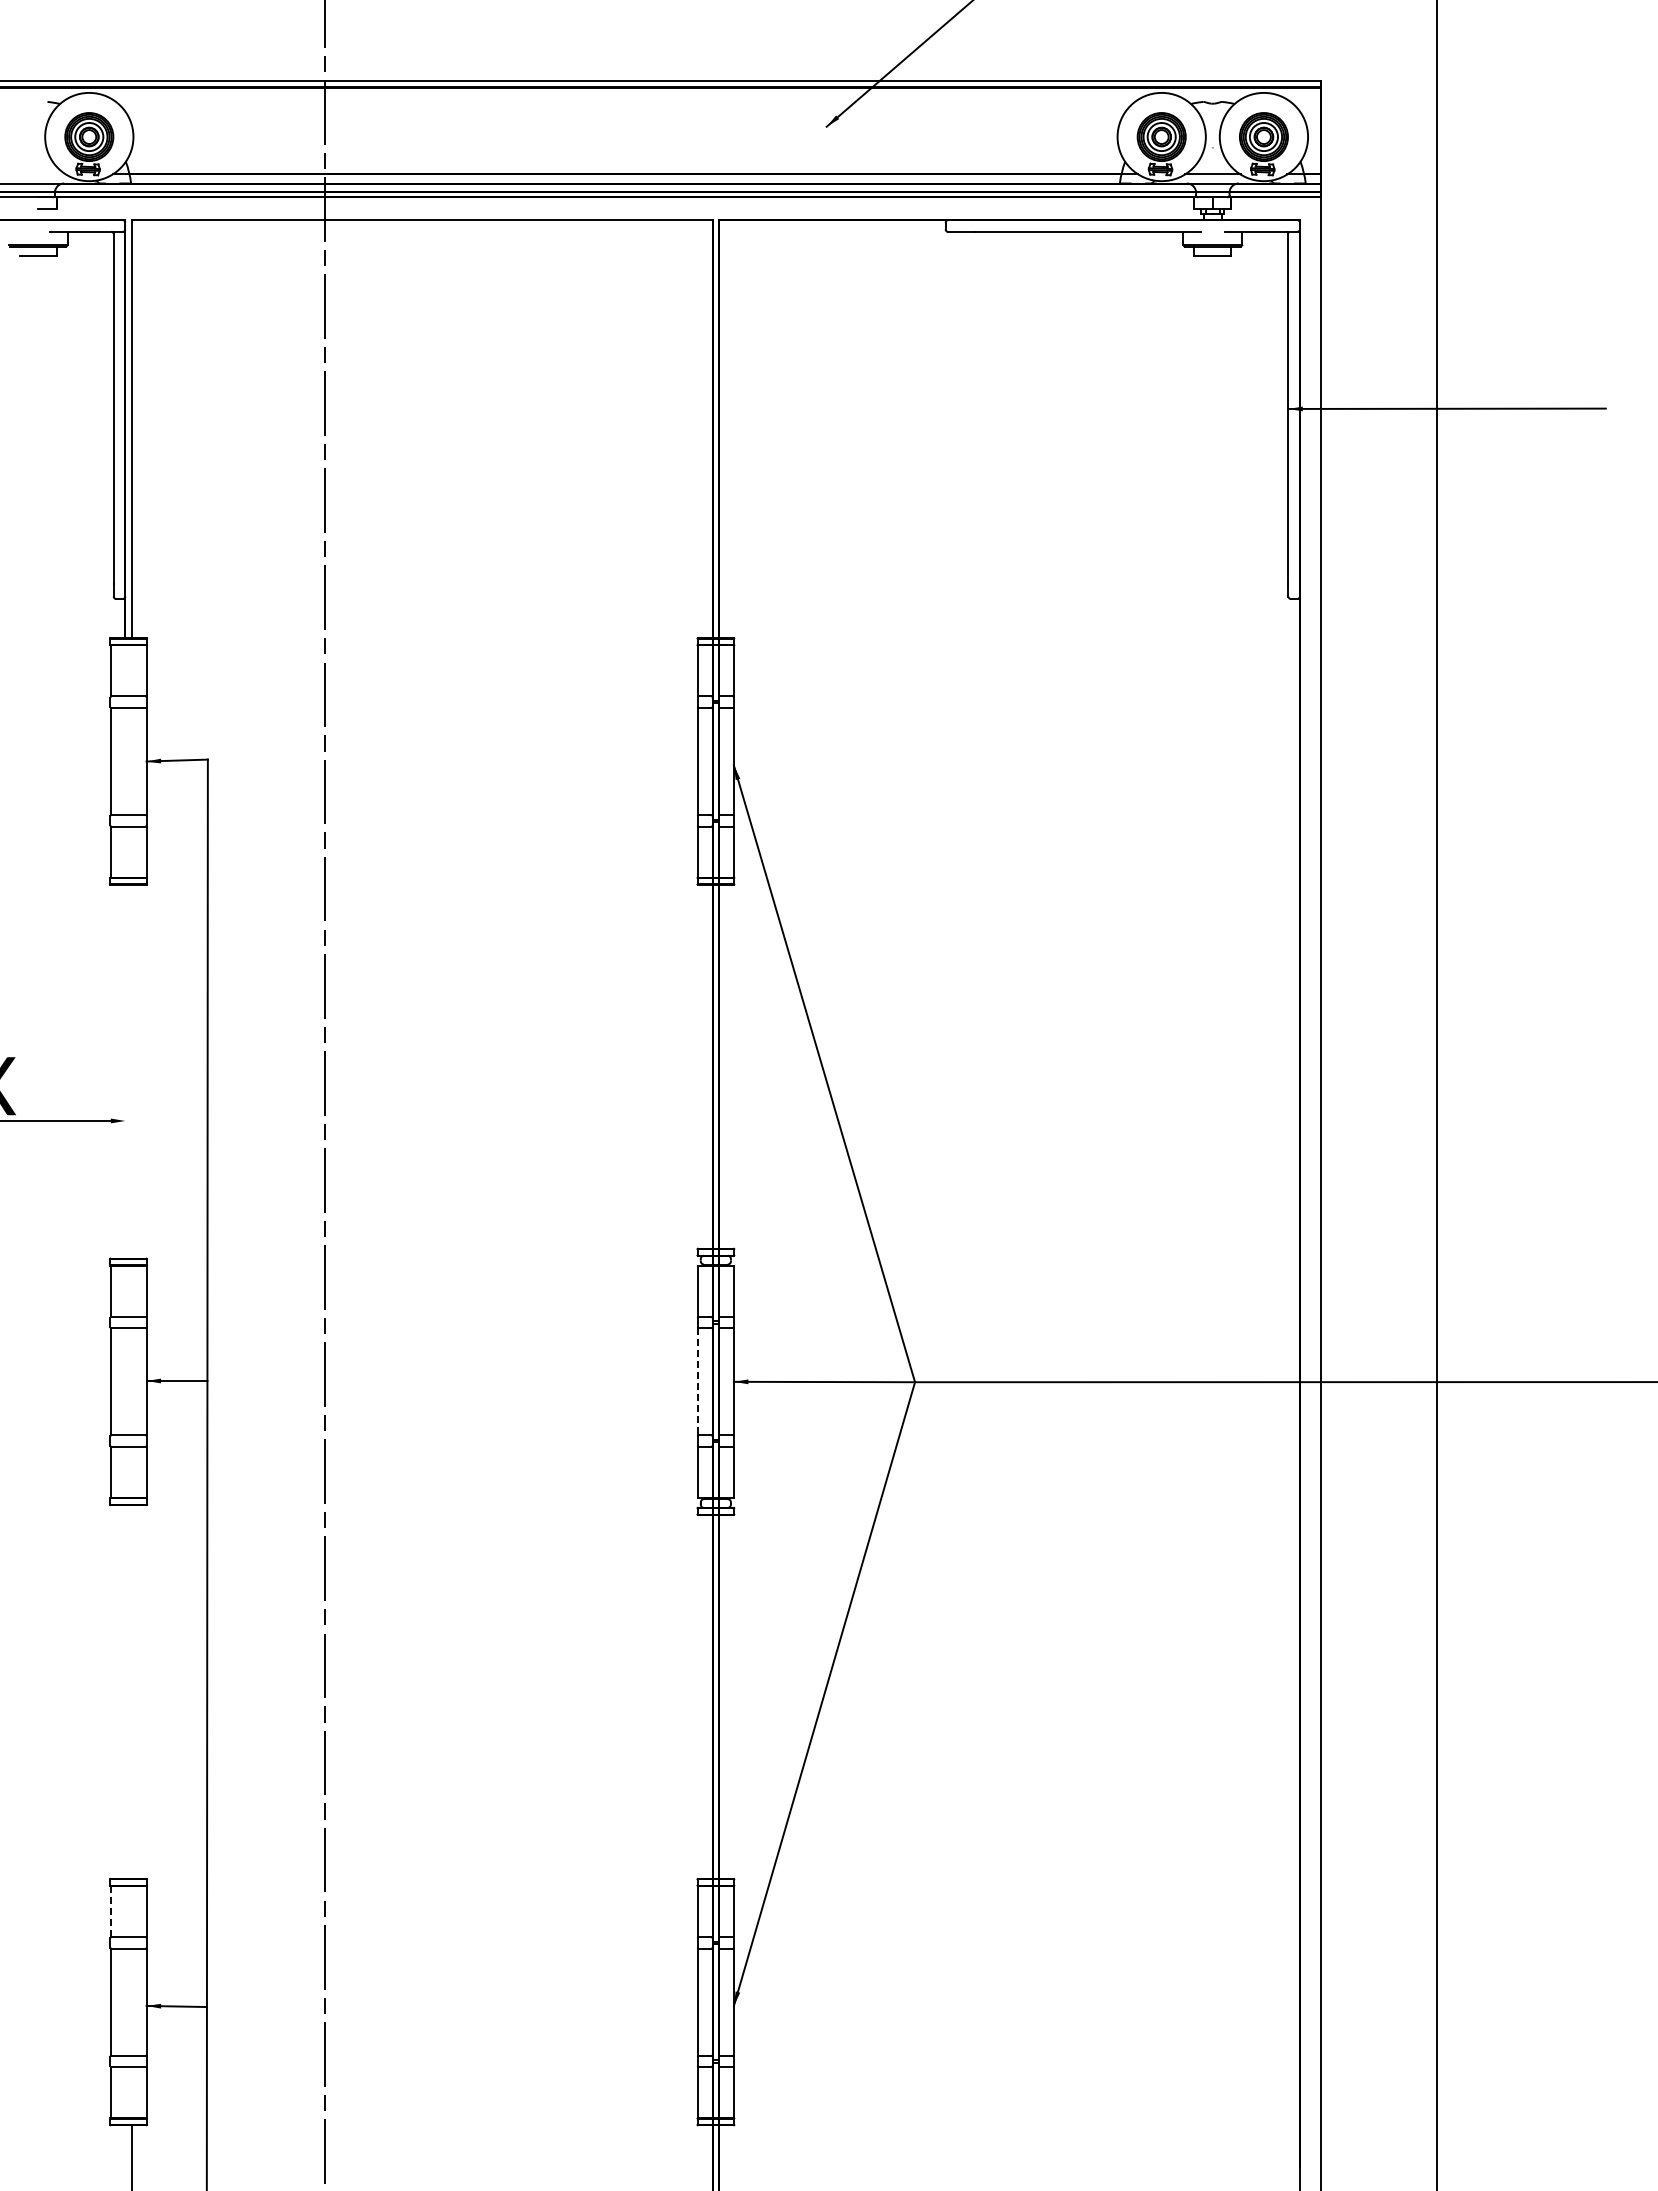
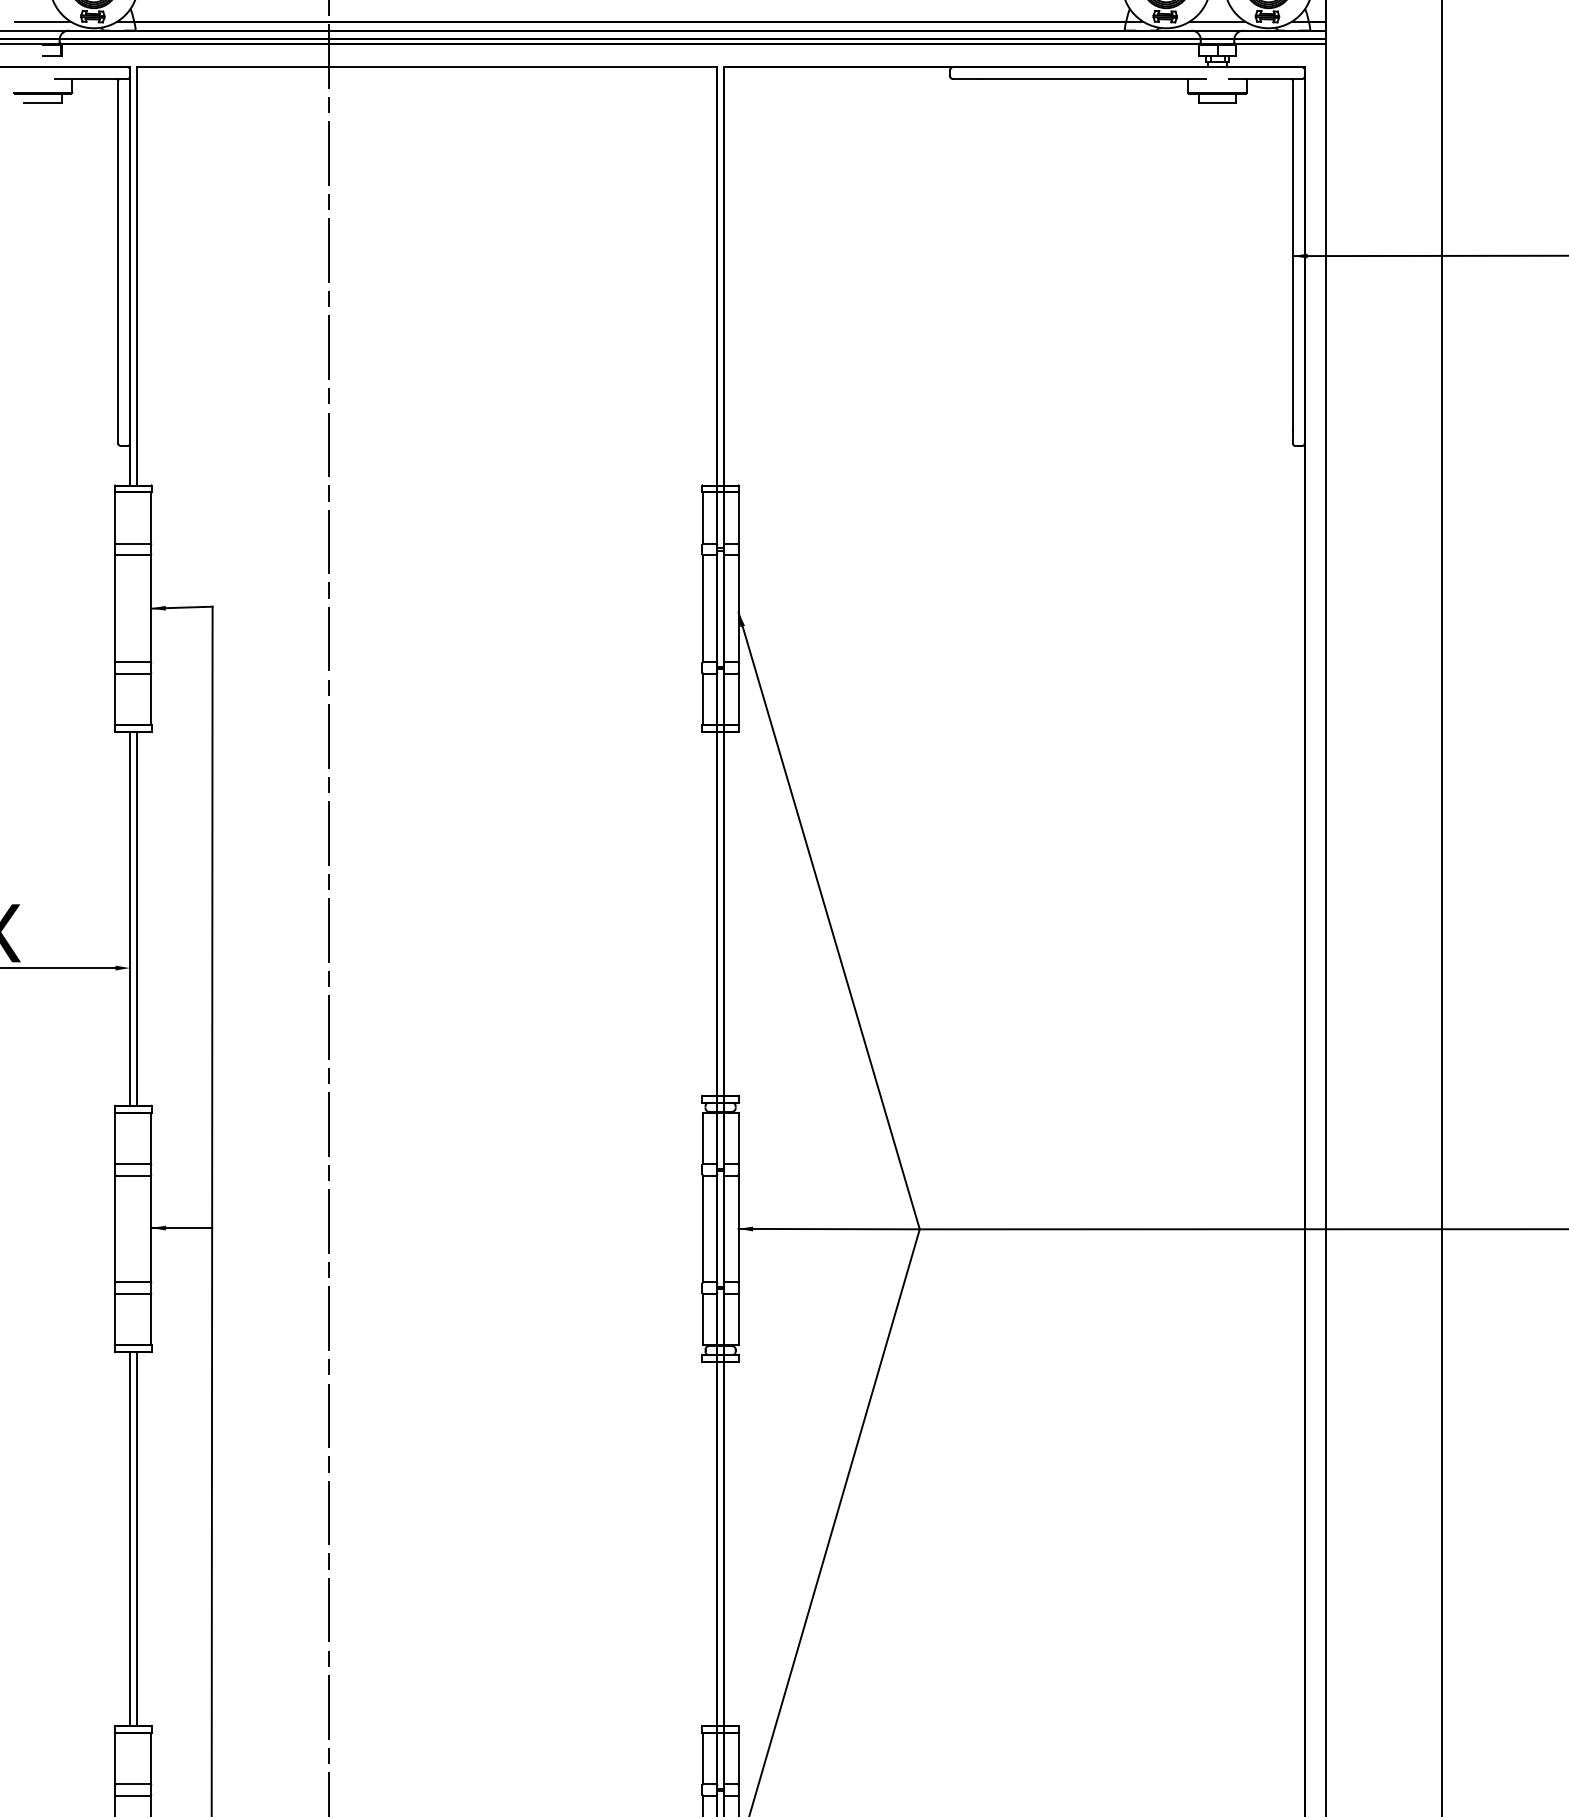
line: (37, 174) -> (42, 21), added
line: (125, 1071) -> (130, 918), added
line: (131, 1071) -> (136, 918), added
line: (697, 1382) -> (702, 1229), dashed -> solid
line: (125, 1691) -> (130, 1538), added
line: (131, 1691) -> (136, 1538), added
line: (110, 1911) -> (115, 1758), dashed -> solid

